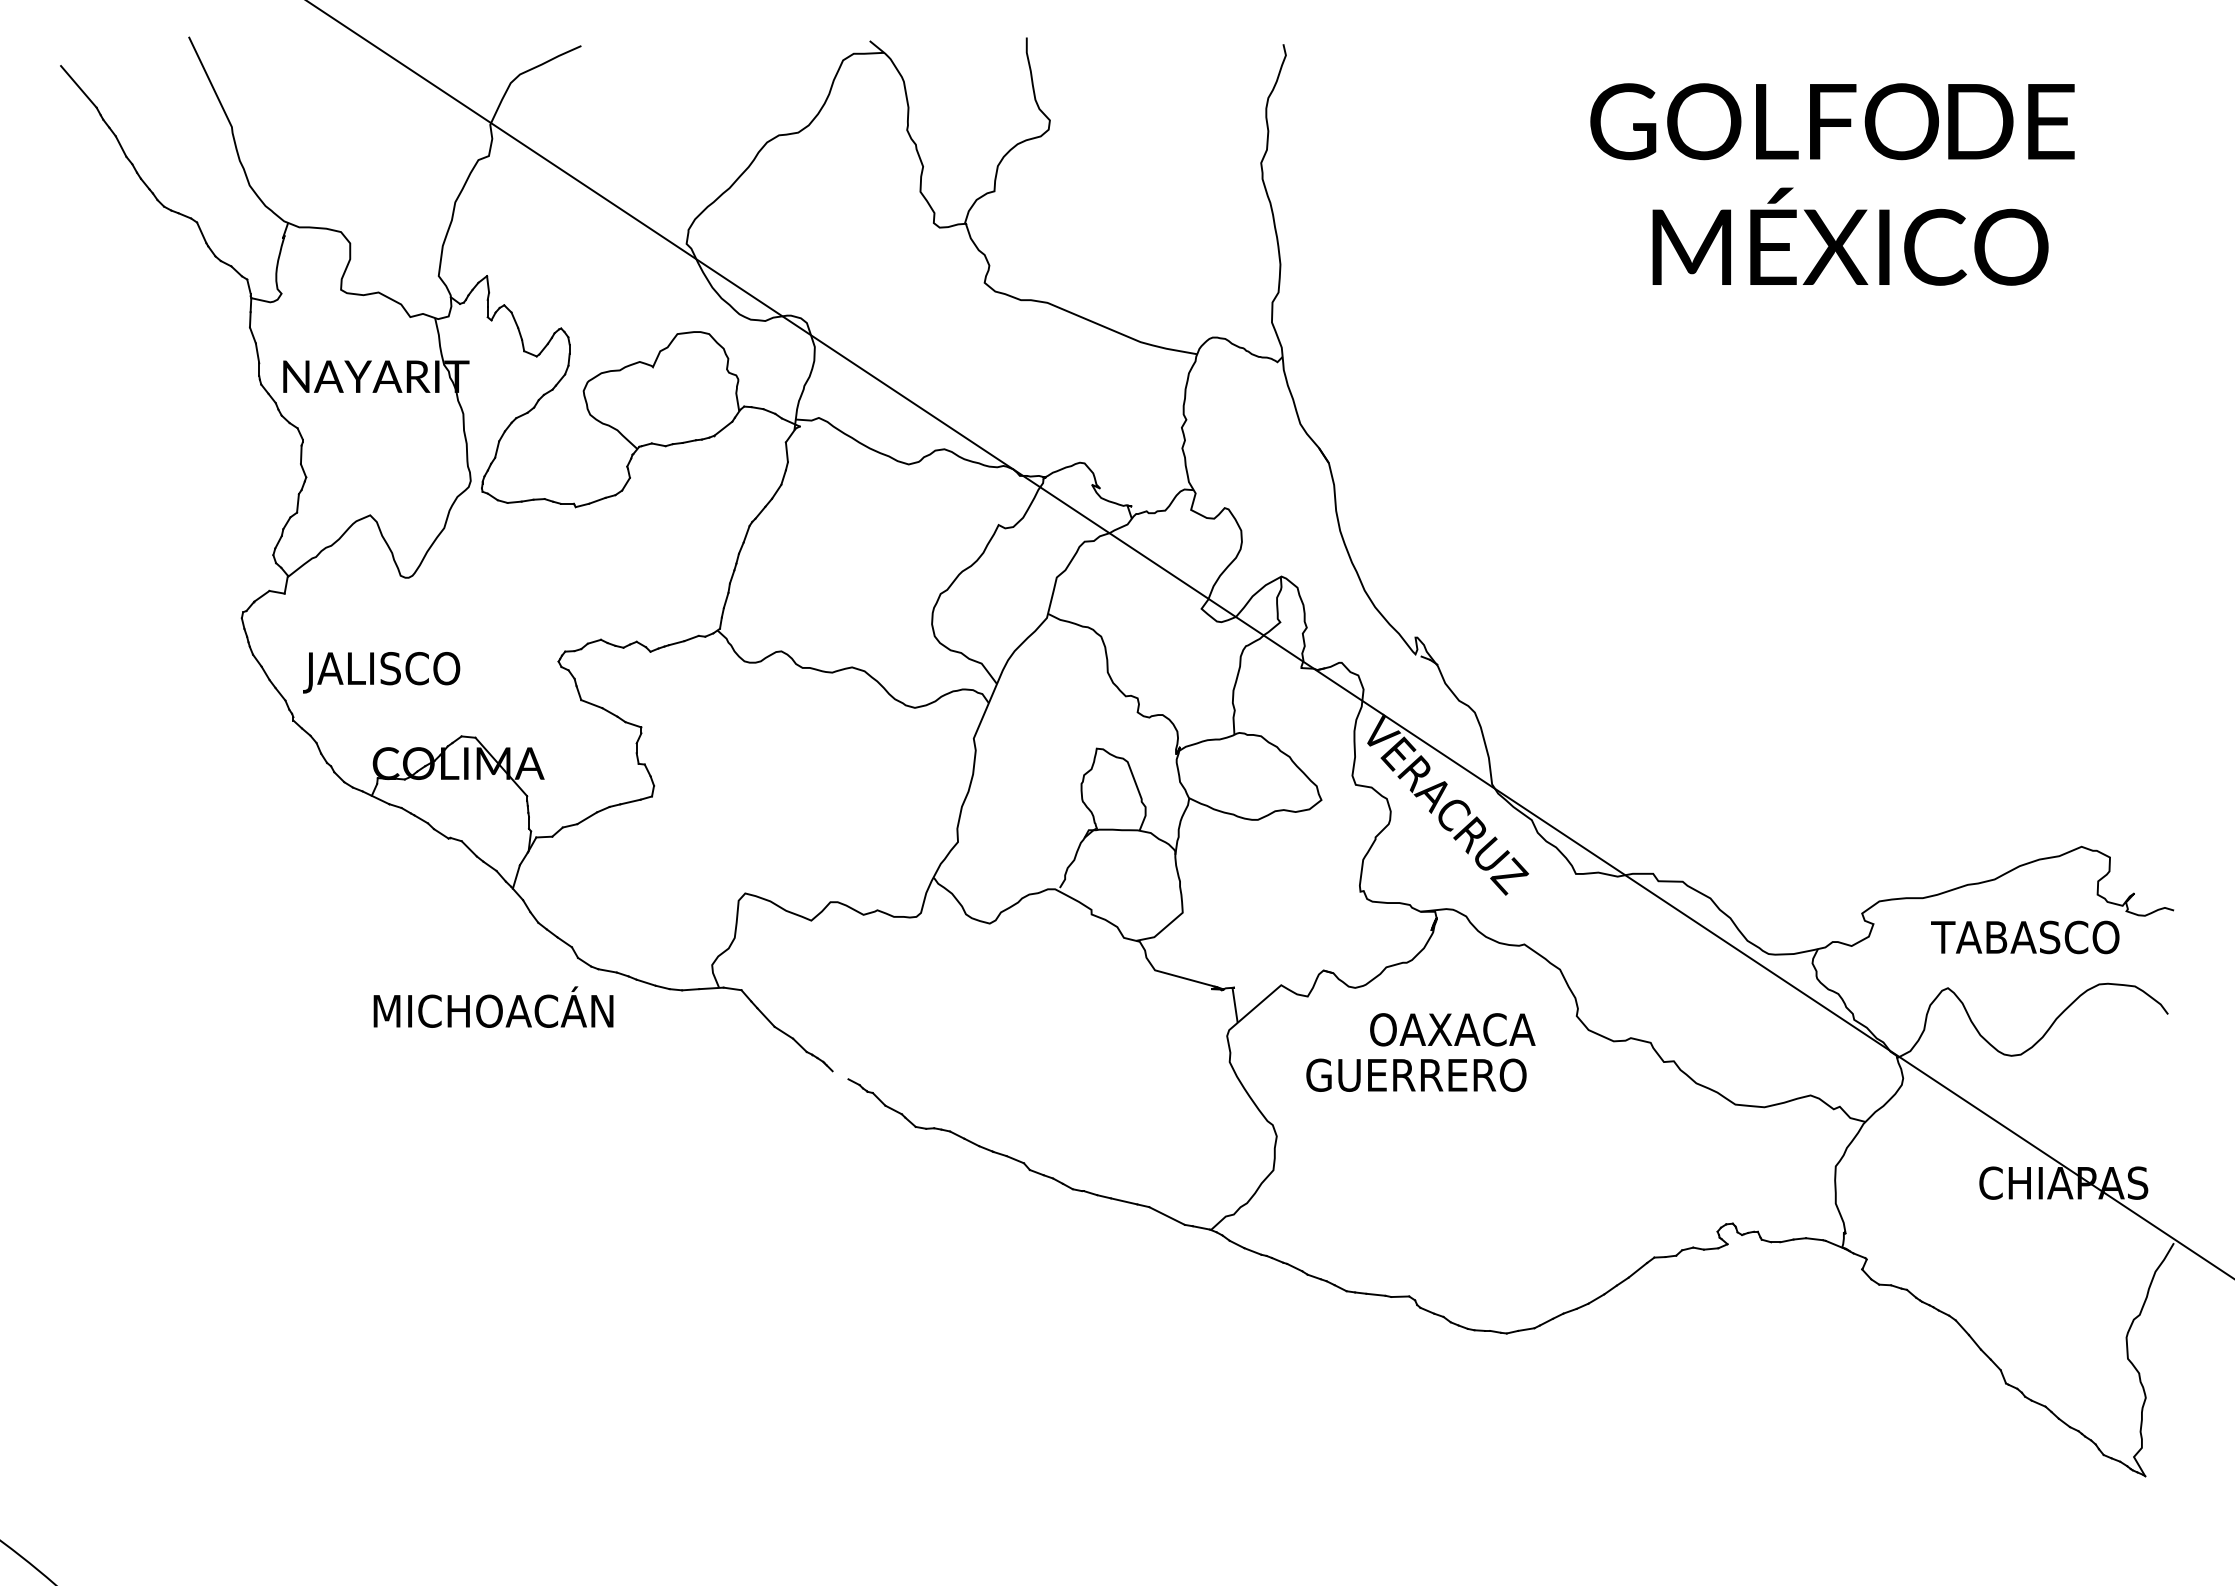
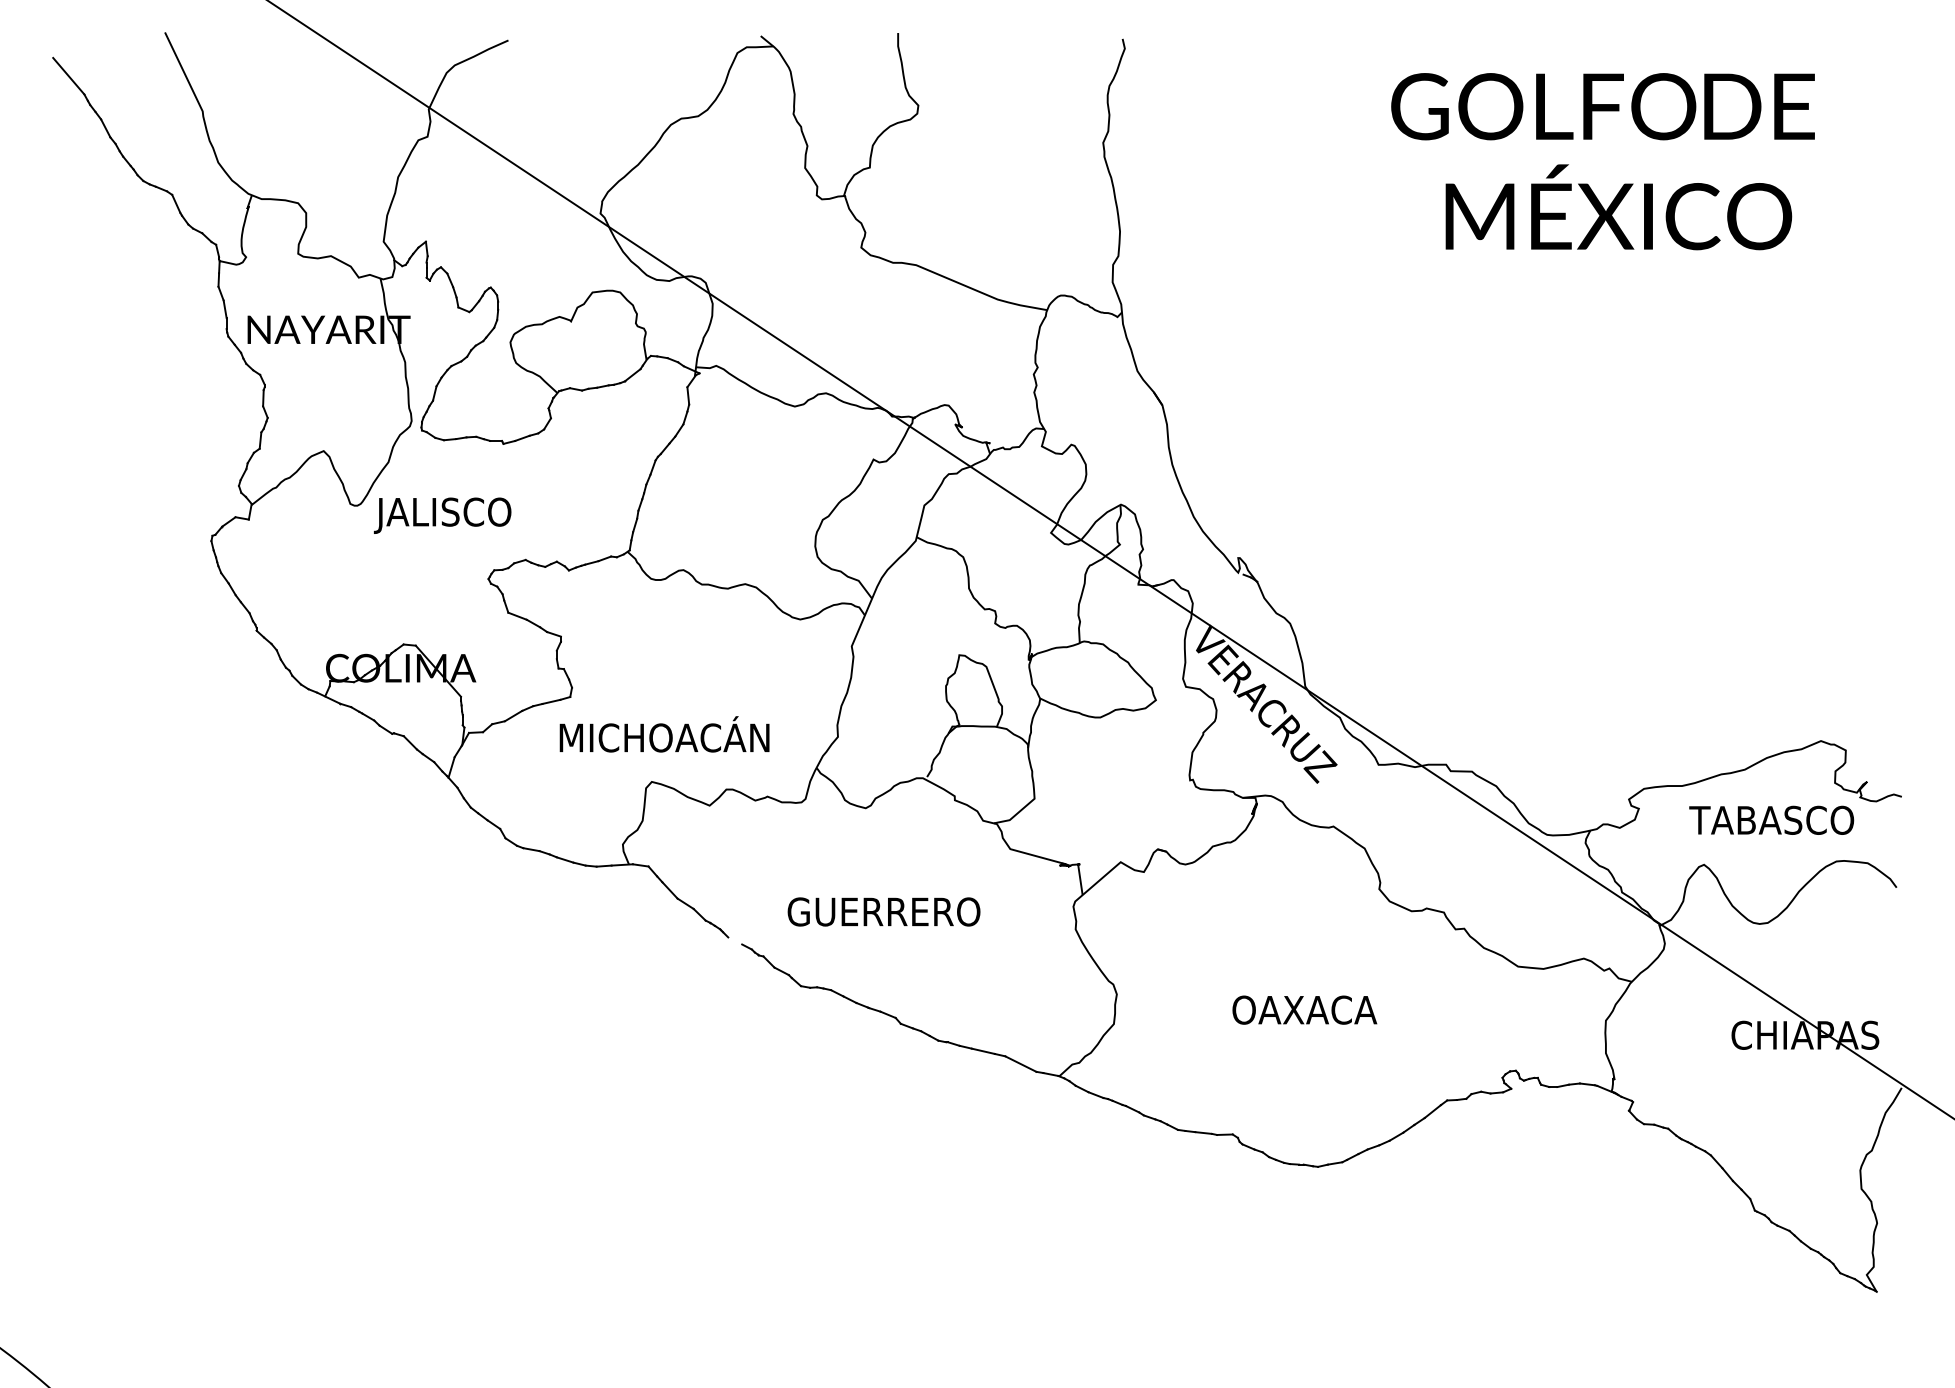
text: (381, 672) -> (442, 515), moved
text: (493, 1007) -> (664, 734), moved
text: (1452, 1029) -> (1304, 1009), moved
text: (1415, 1074) -> (883, 911), moved

